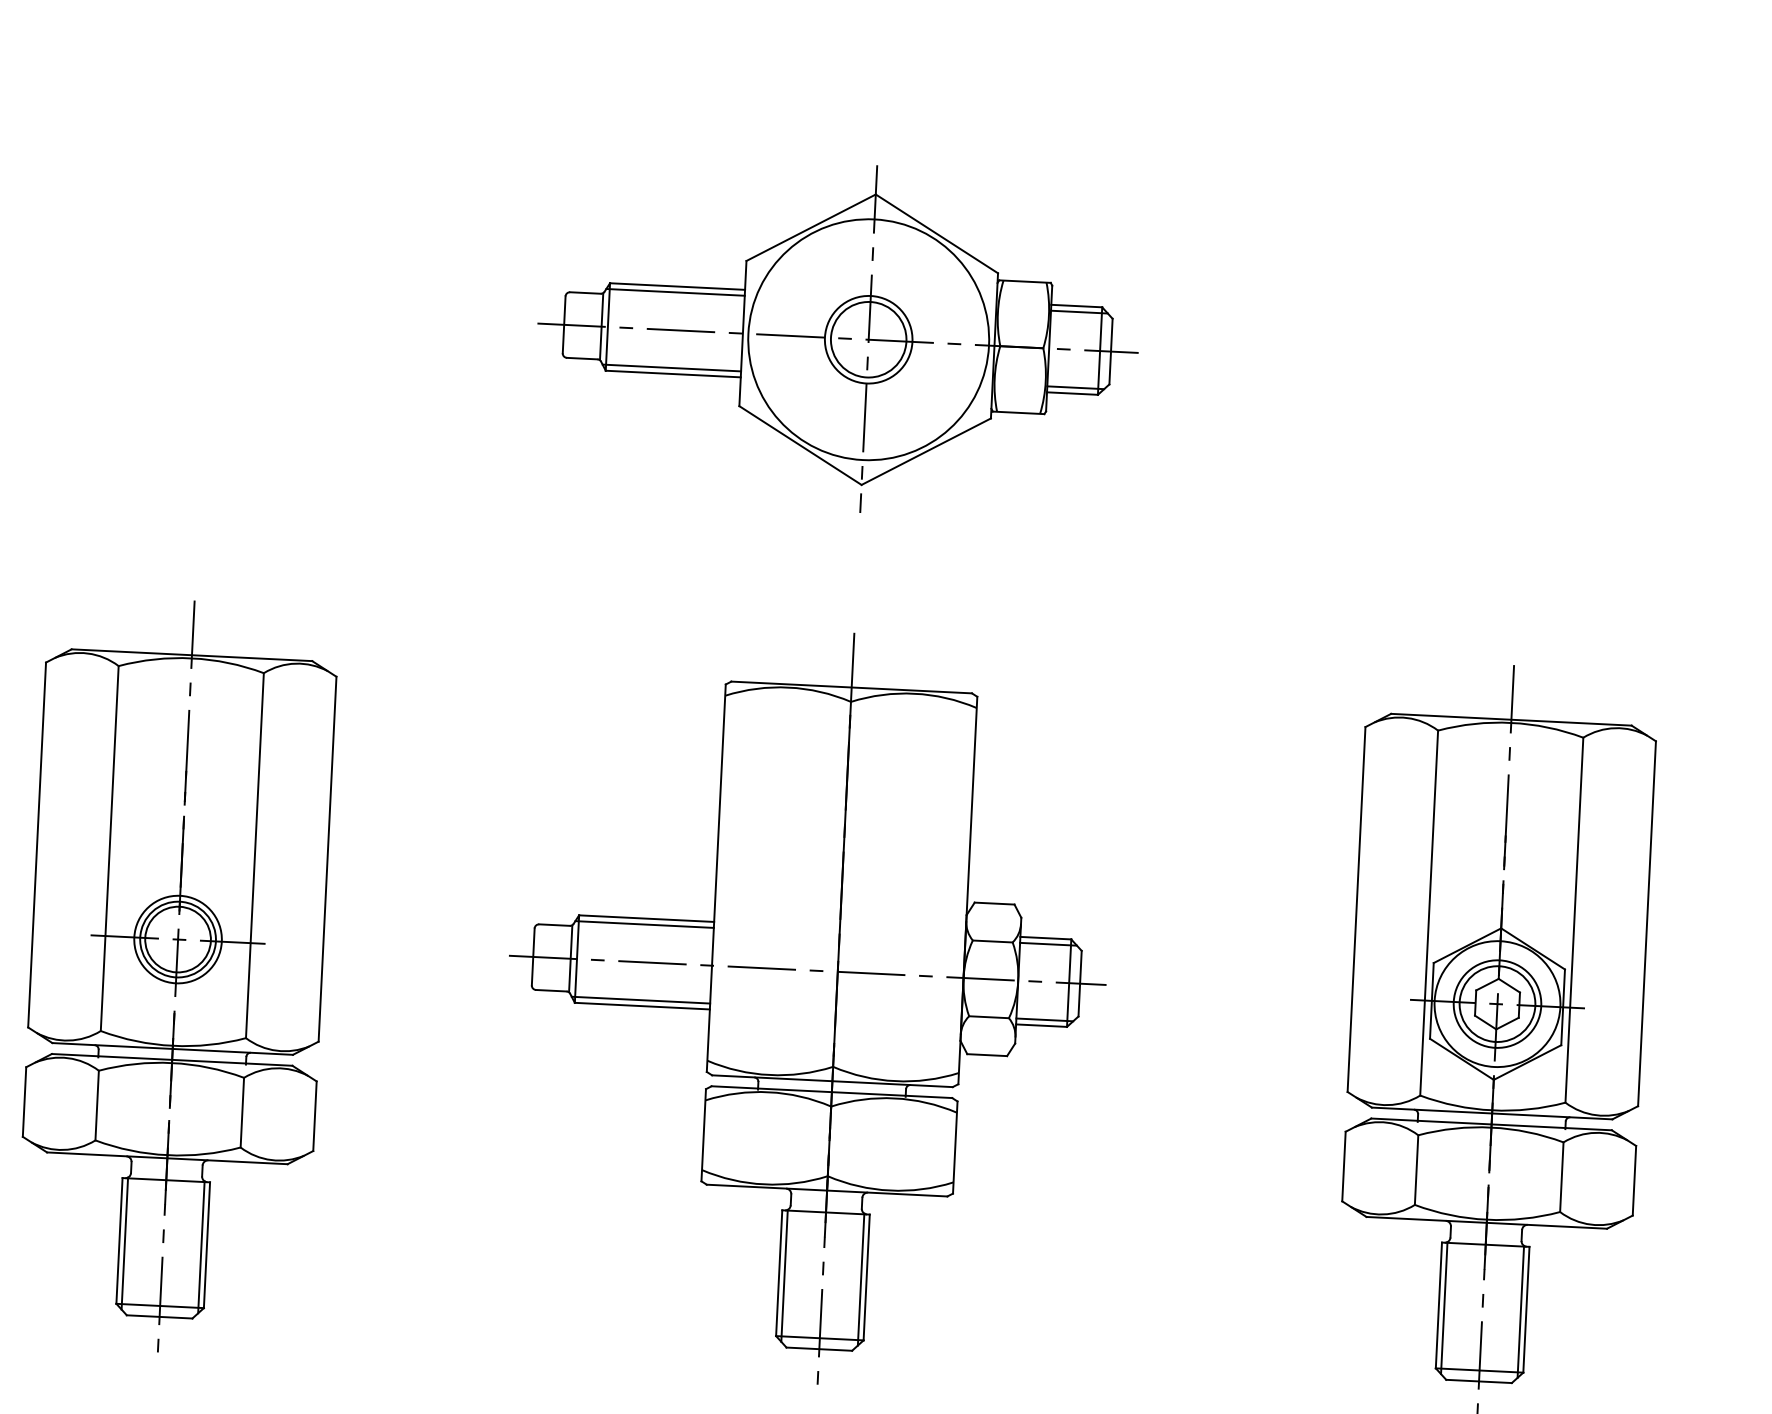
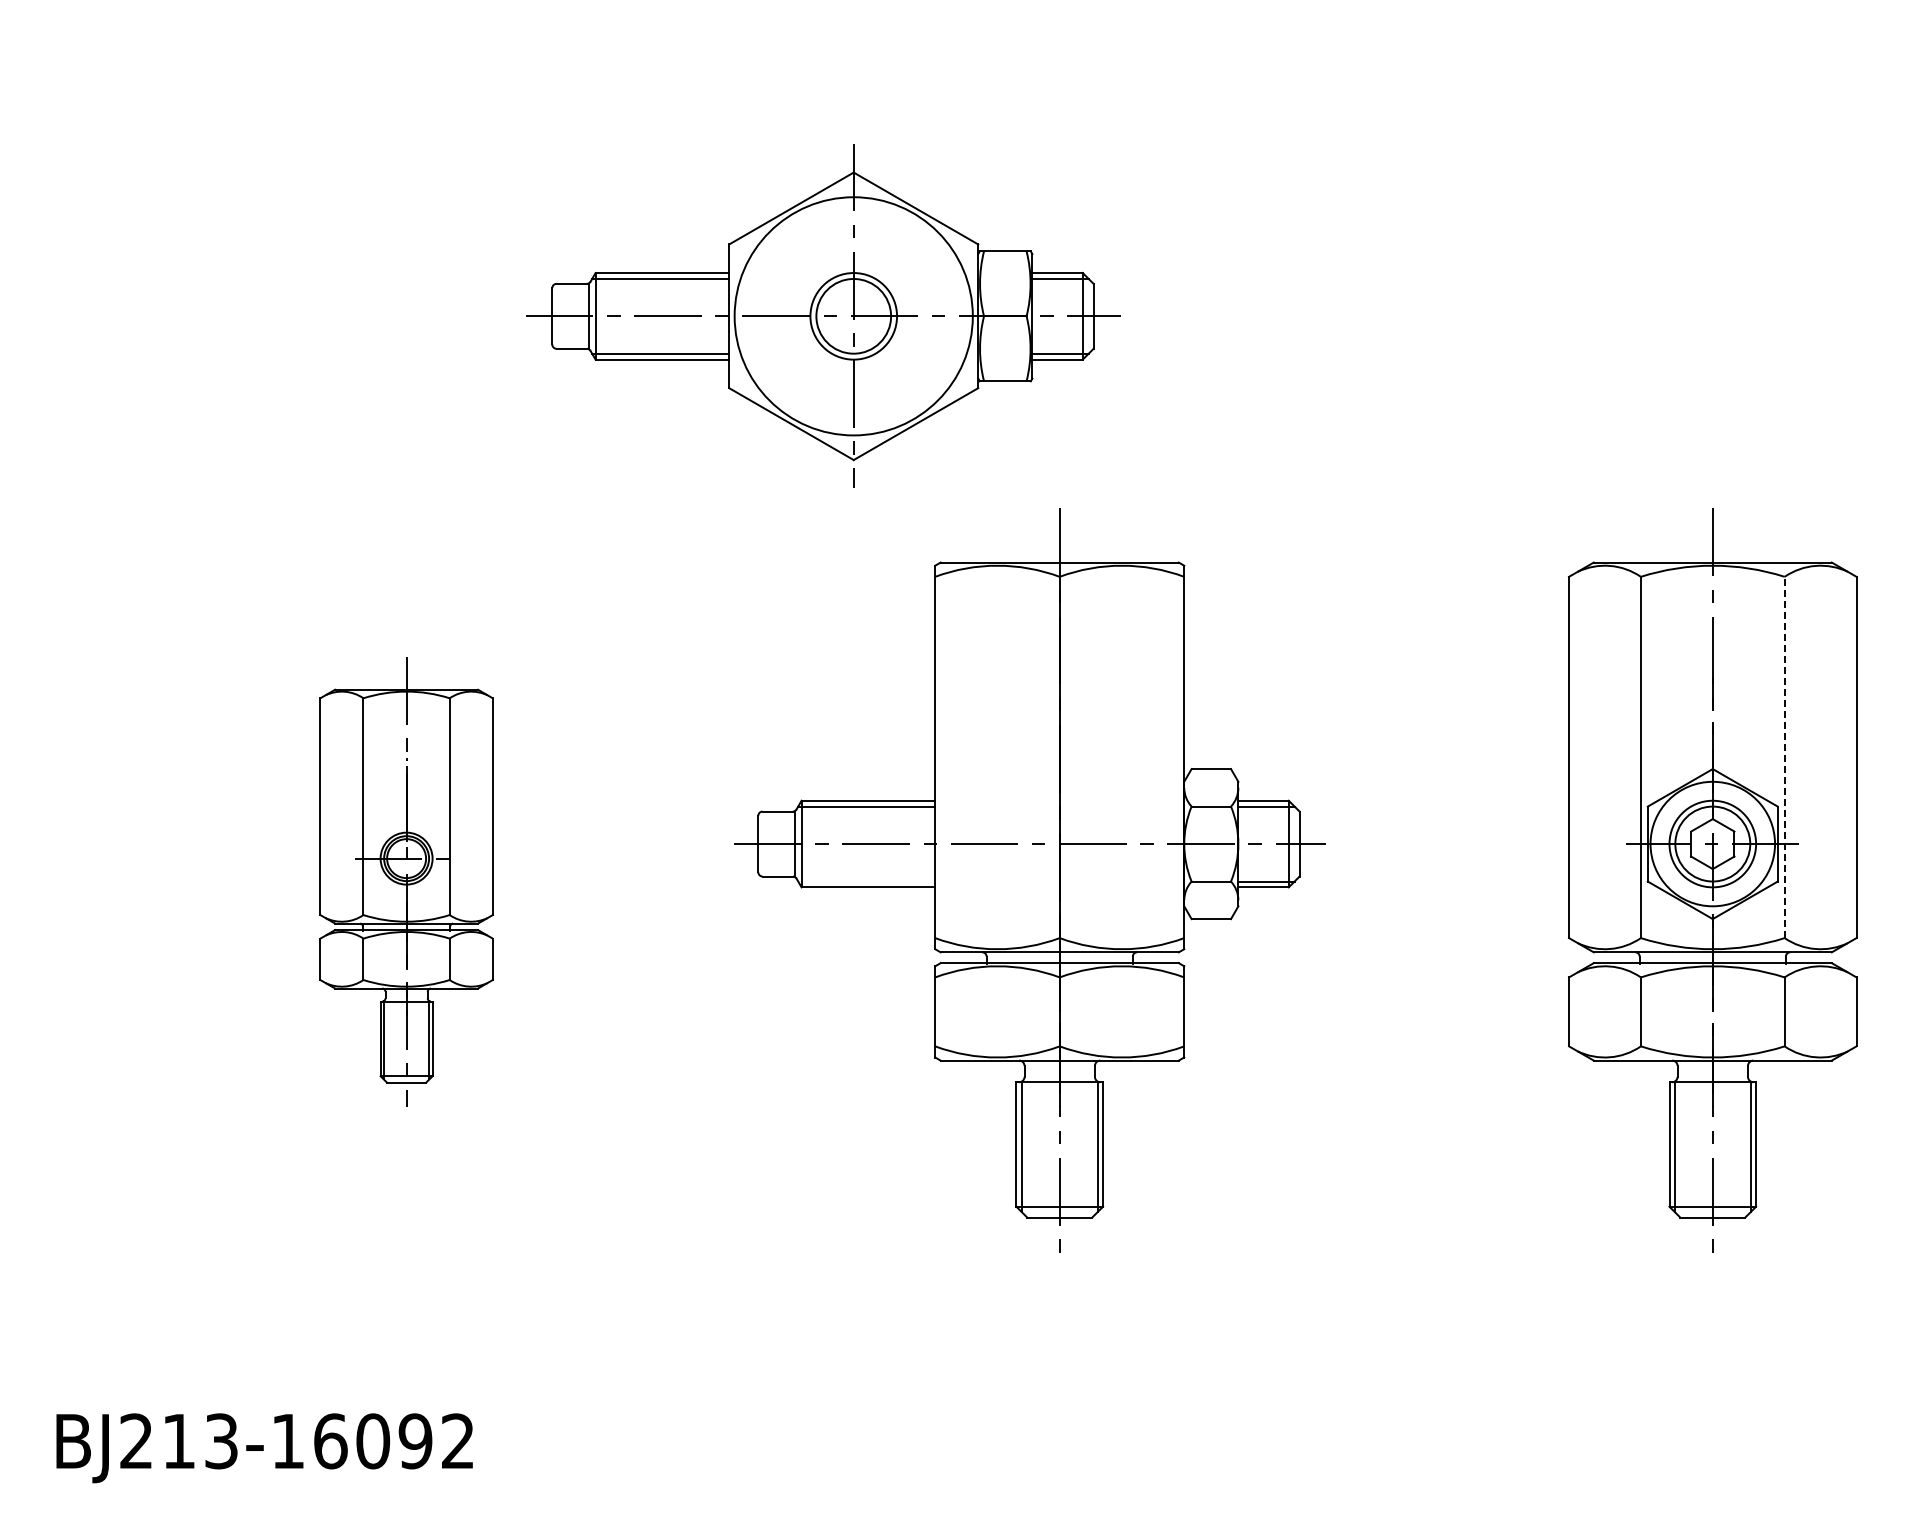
part: (838, 337) -> (823, 315), moved
line: (1574, 920) -> (1784, 757), solid -> dashed
part: (176, 976) -> (406, 880), size x0.6
line: (640, 1000) -> (866, 881), removed

